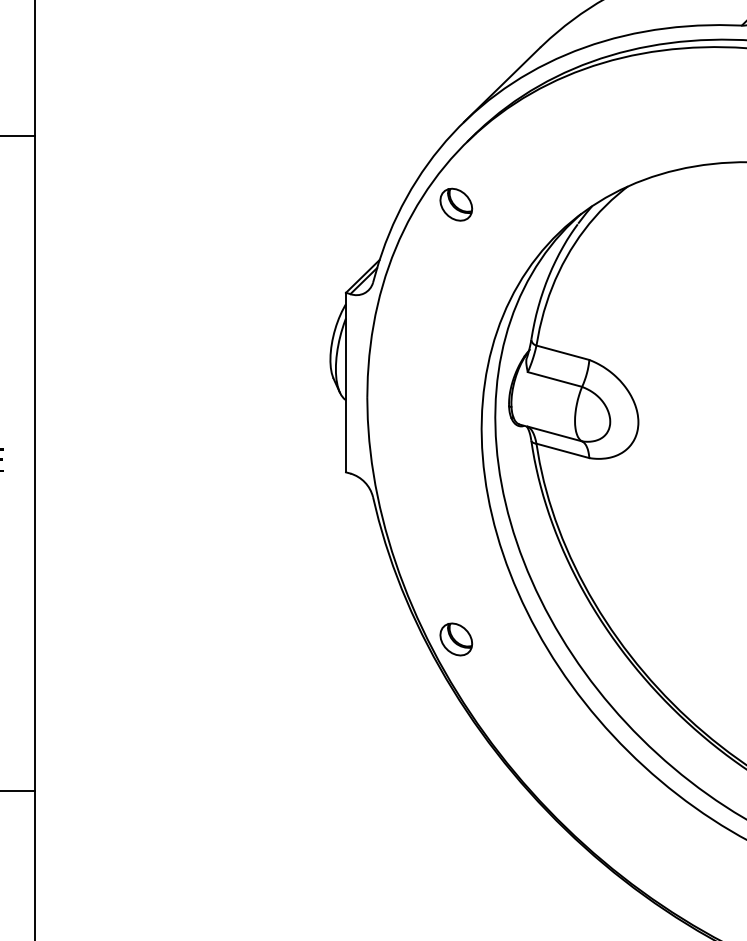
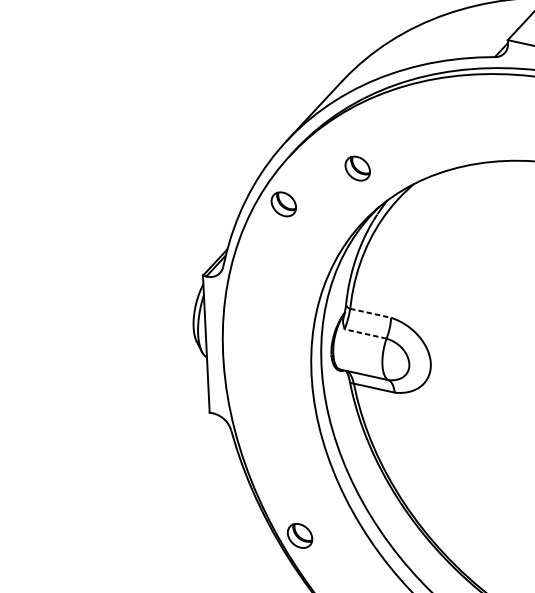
part: (555, 162) -> (357, 168), added
line: (563, 352) -> (371, 313), solid -> dashed
line: (554, 379) -> (365, 333), solid -> dashed

